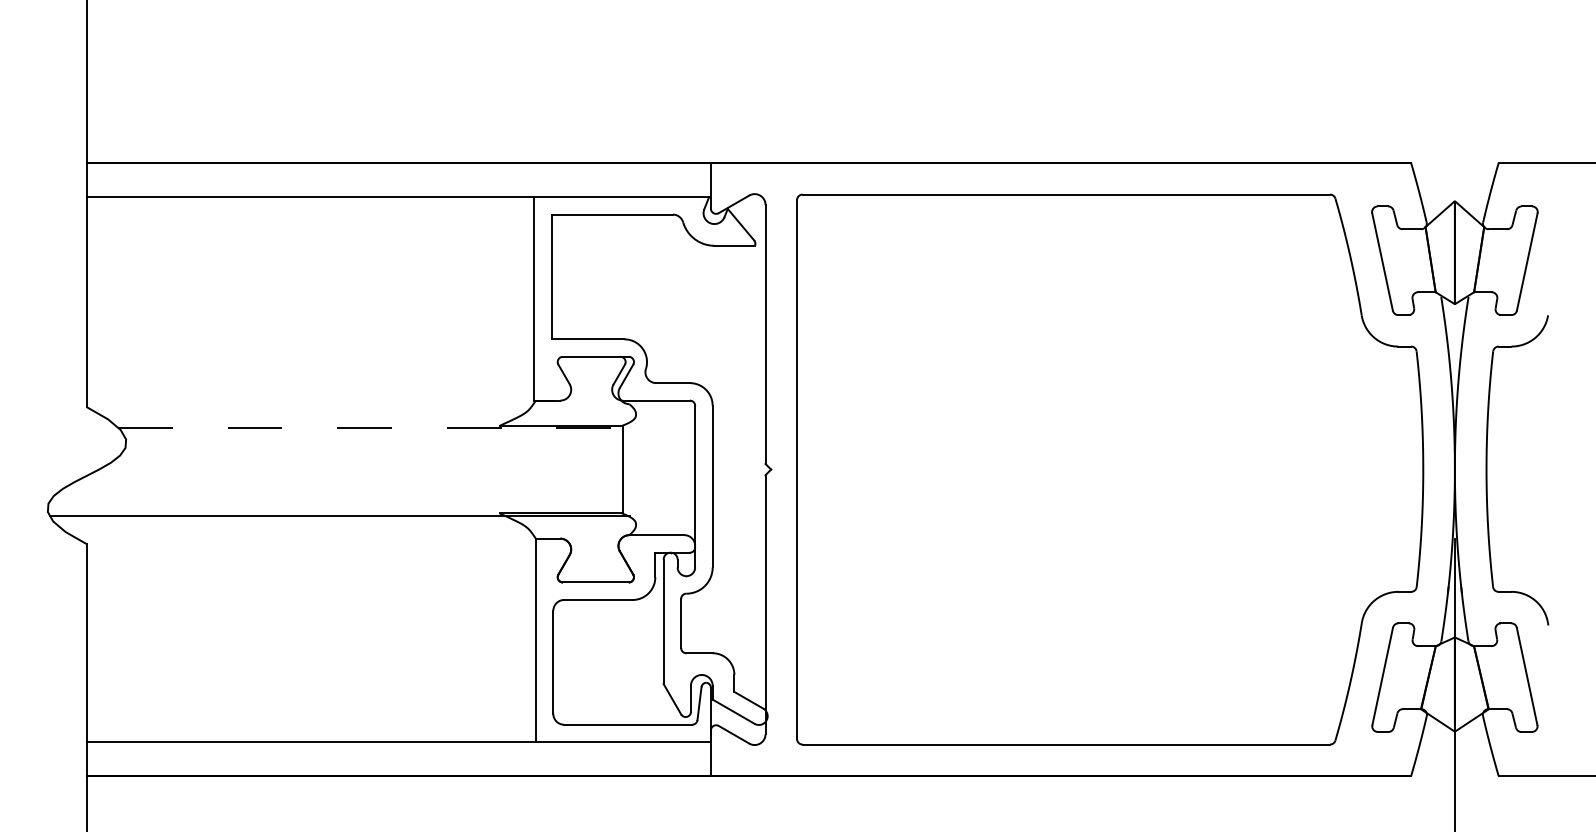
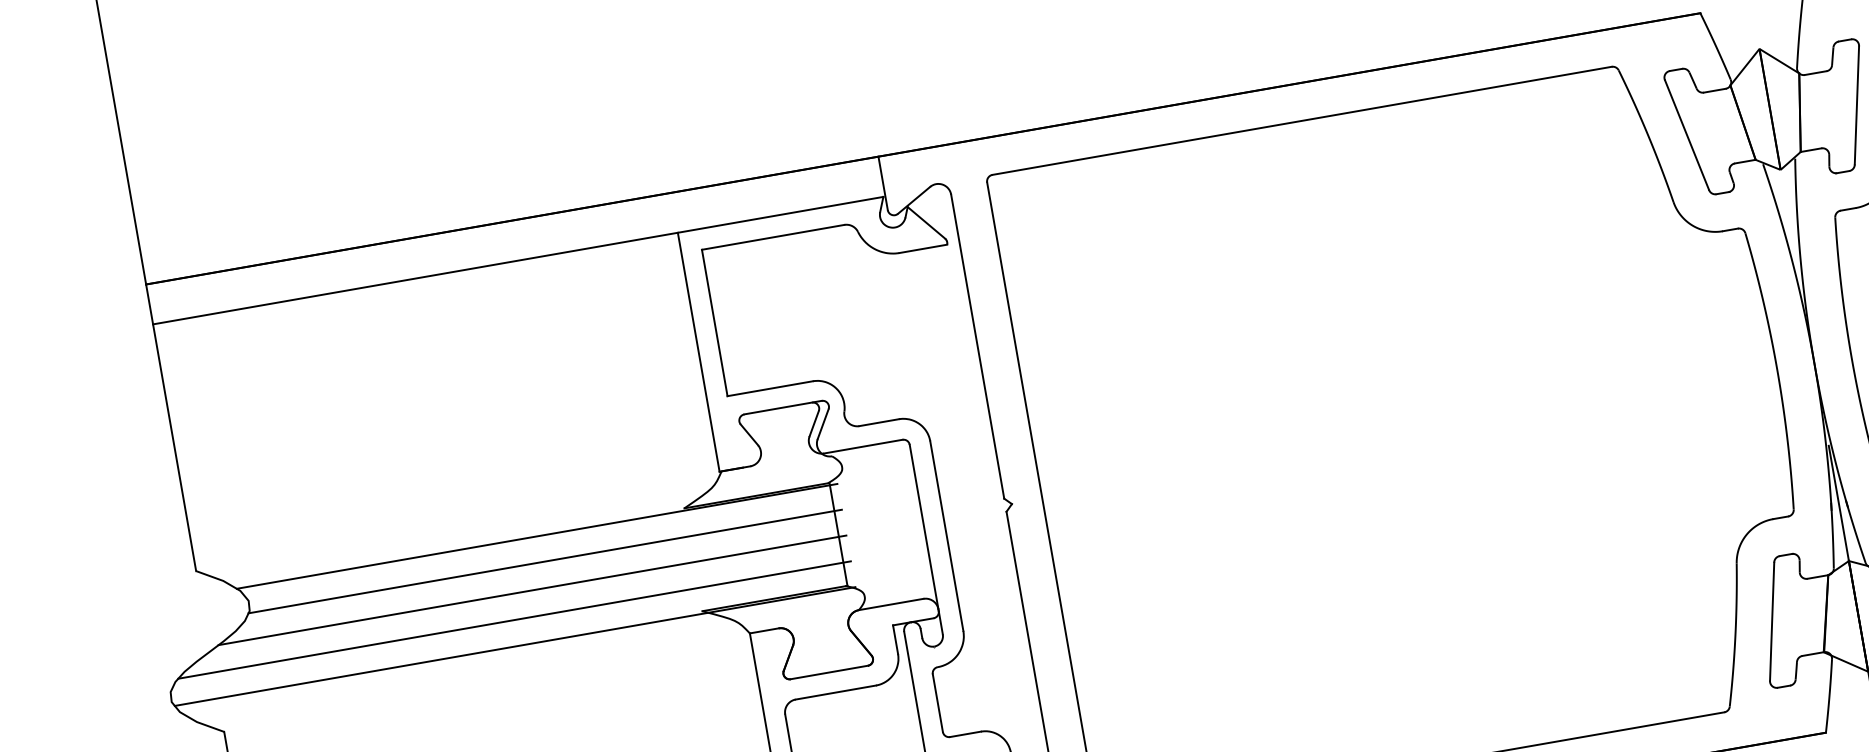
line: (373, 427) -> (536, 536), dashed -> solid
line: (376, 449) -> (544, 561), added
line: (361, 471) -> (531, 590), added
line: (342, 493) -> (513, 619), added

